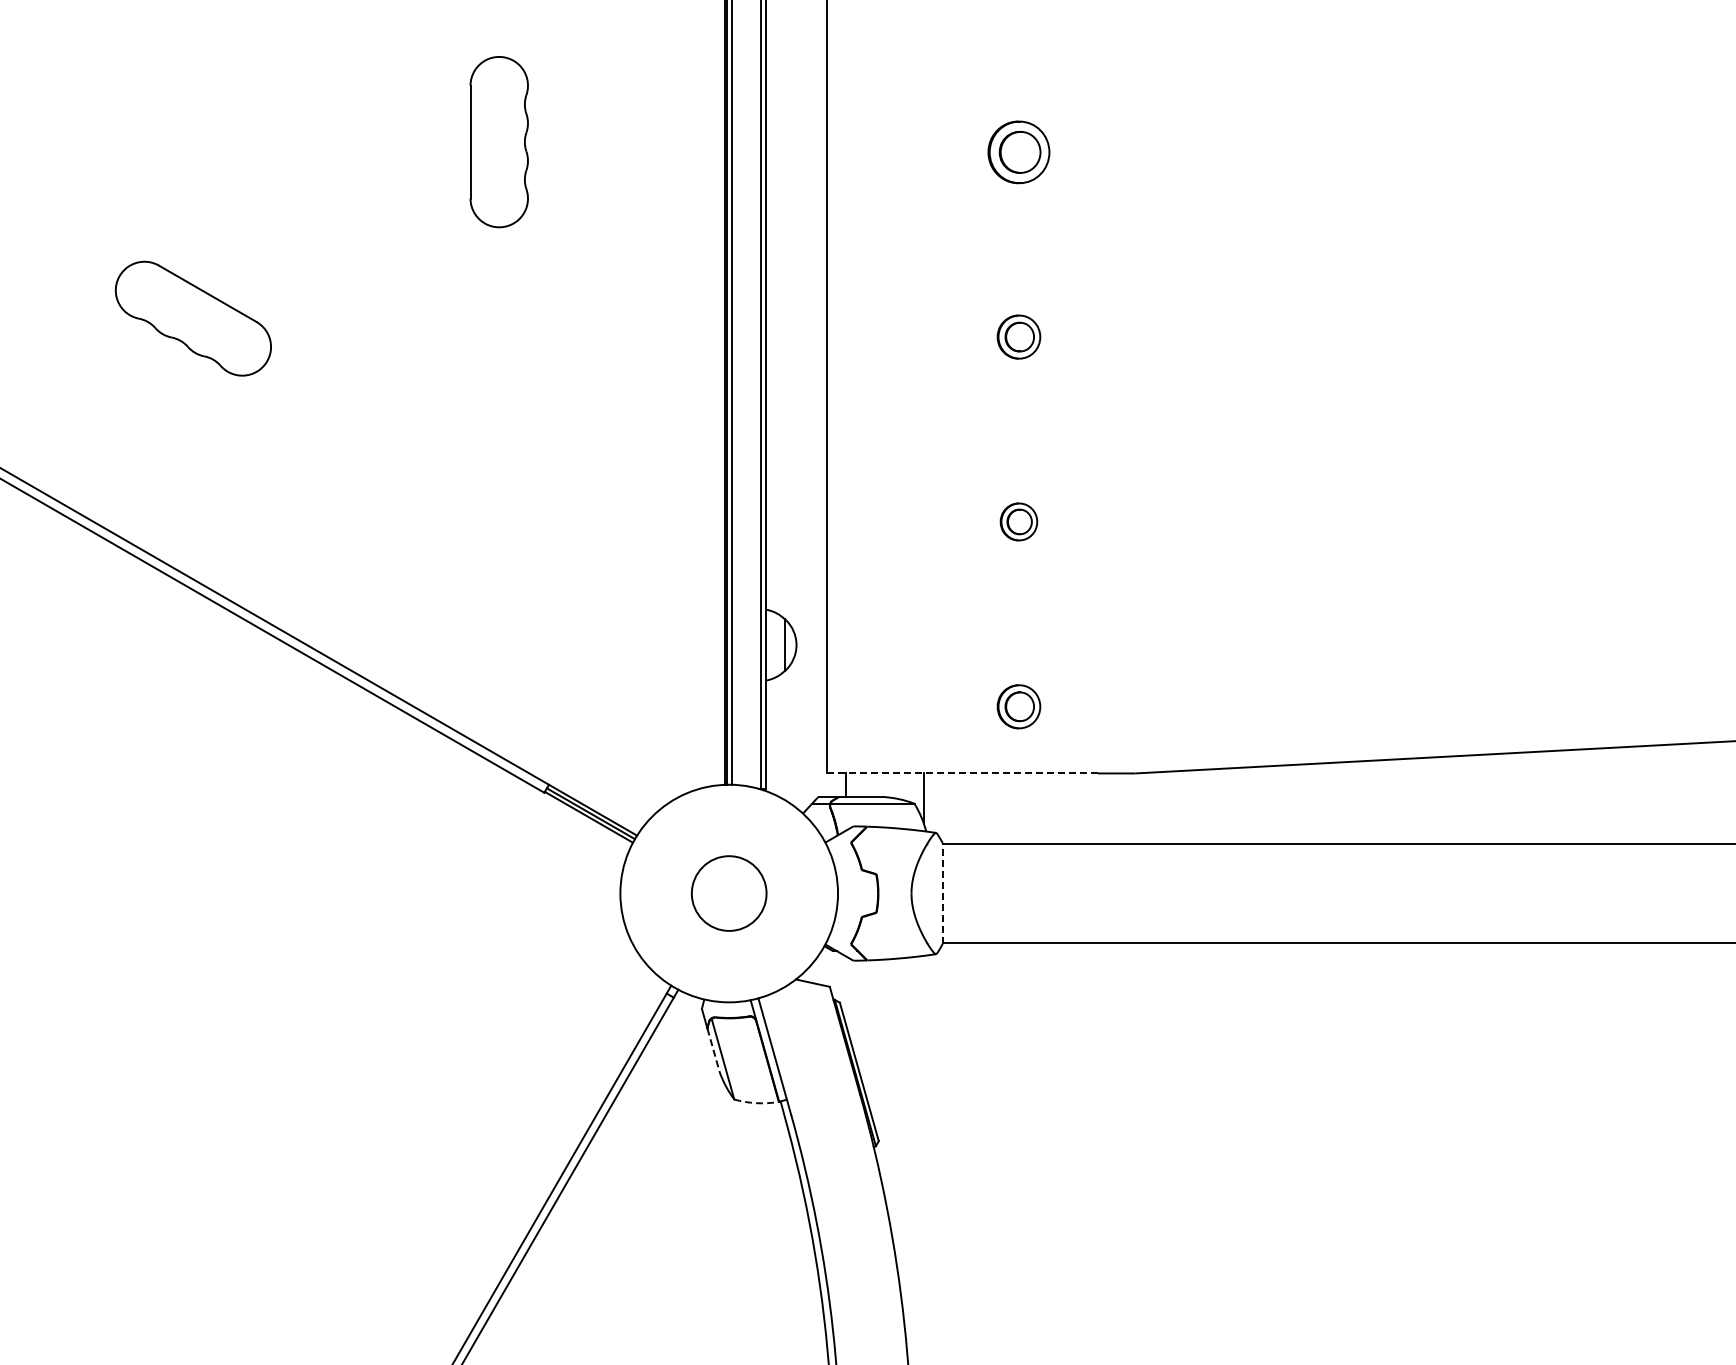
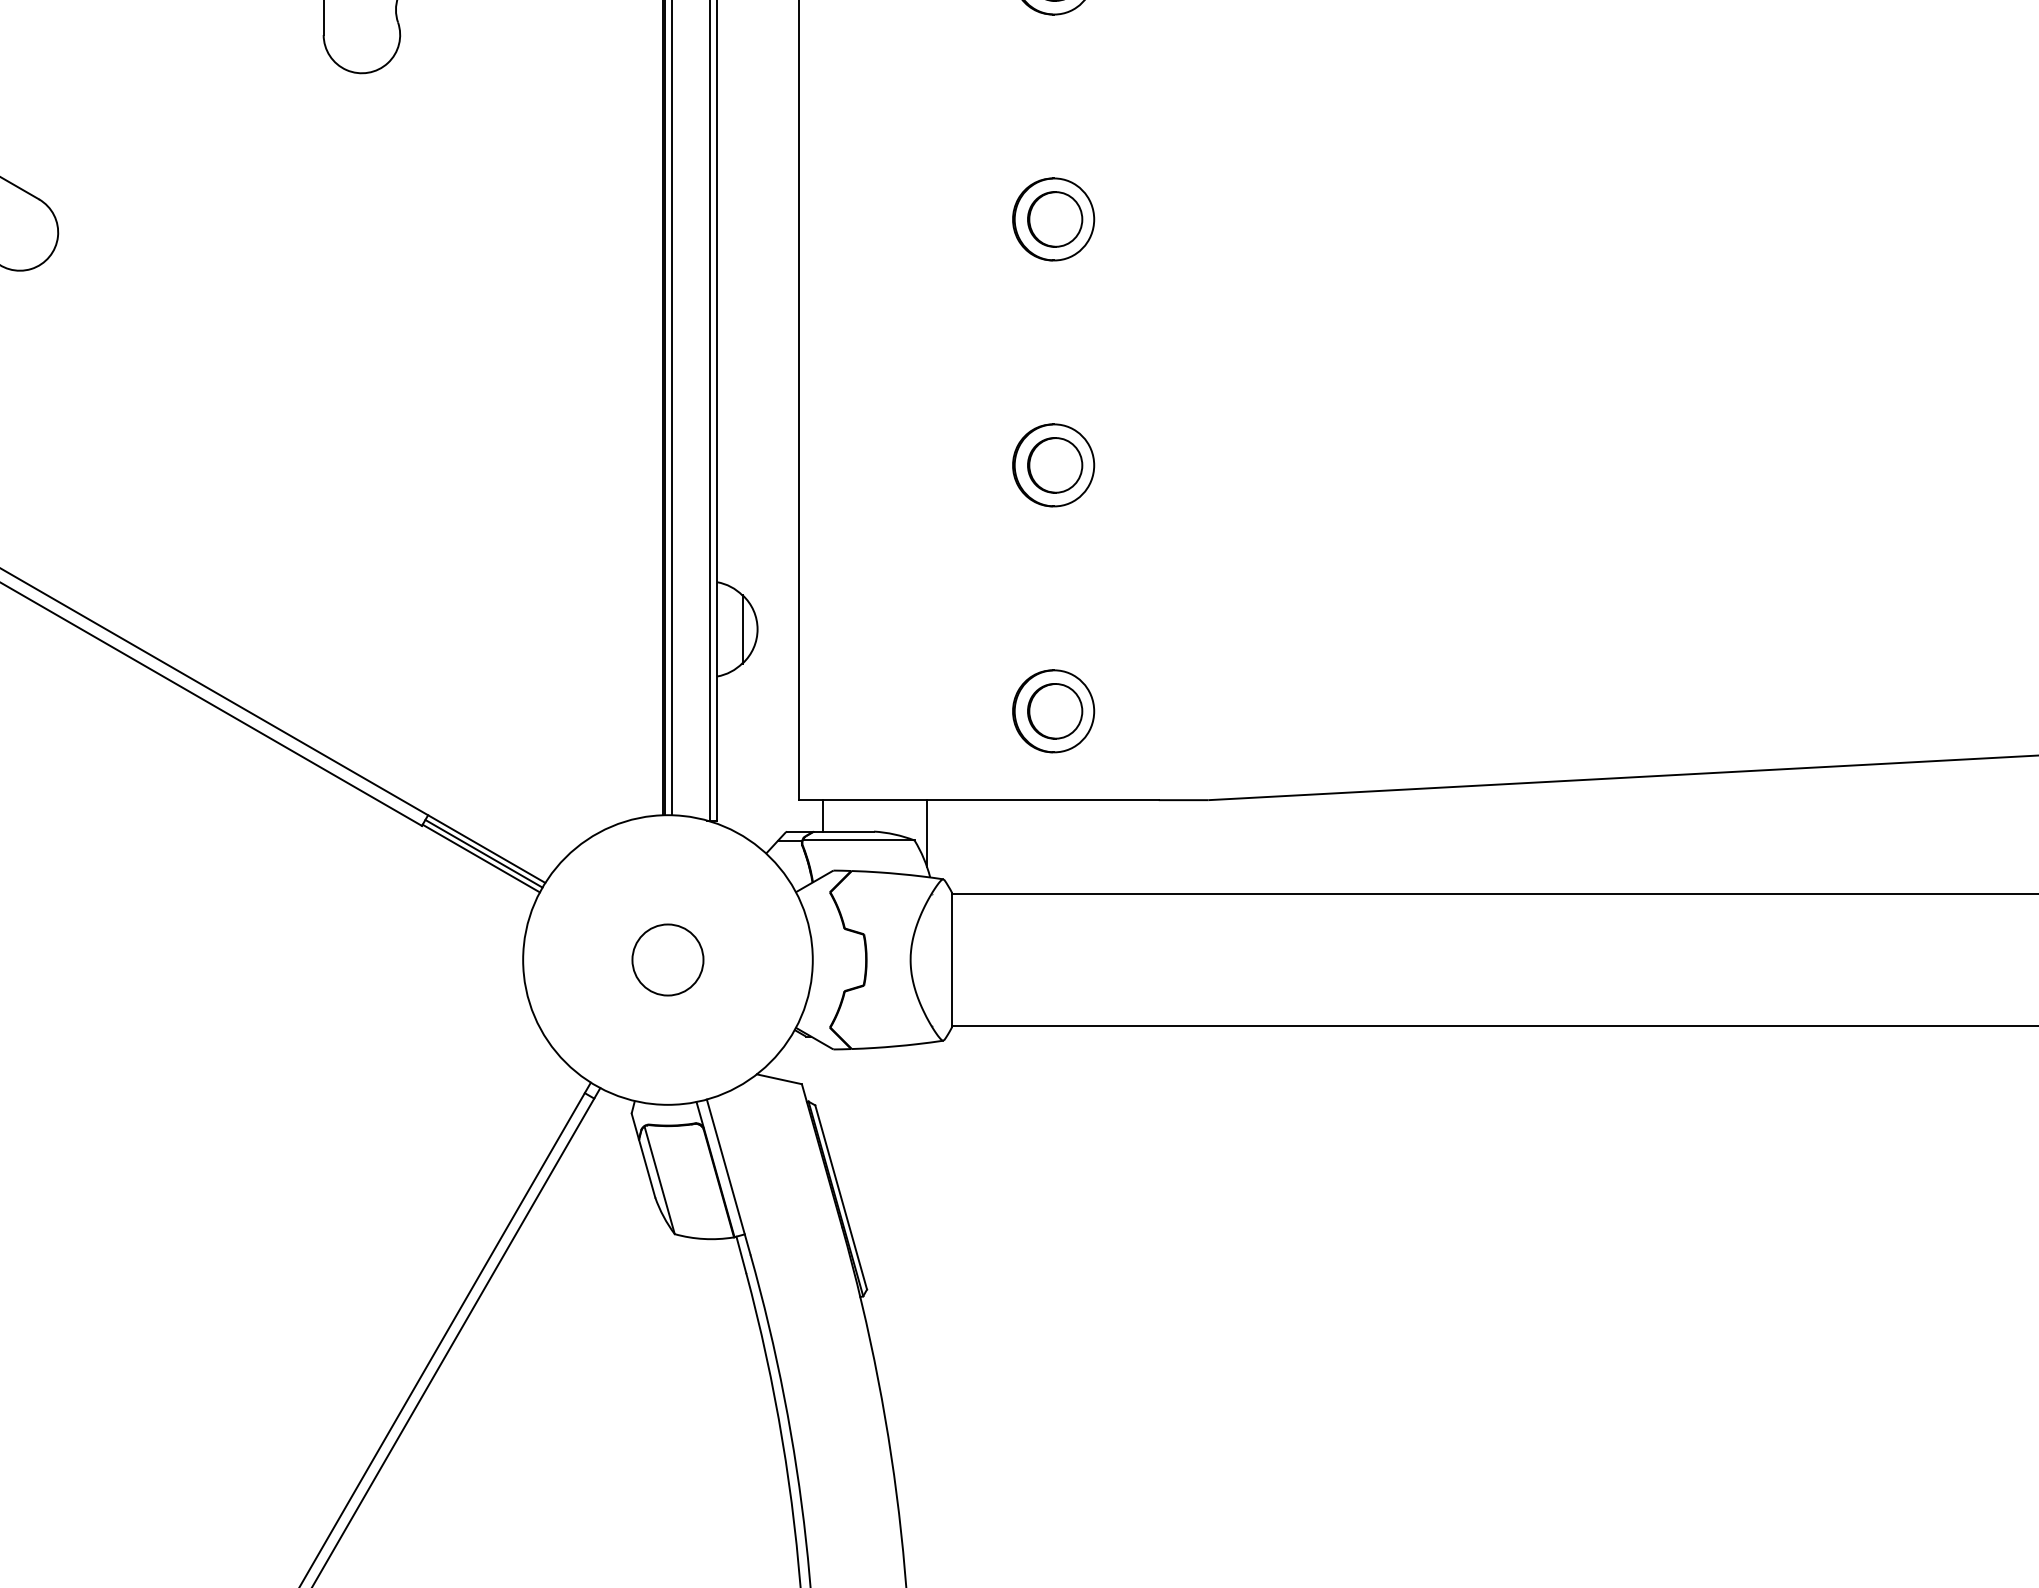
part: (1018, 336) -> (1053, 218), size x1.43
part: (1018, 521) -> (1053, 464), size x1.67
part: (1018, 706) -> (1053, 711), size x1.43
line: (962, 773) -> (978, 800), dashed -> solid
circle: (728, 893) -> (667, 959), size x0.71
line: (942, 893) -> (951, 959), dashed -> solid
line: (713, 1050) -> (647, 1168), dashed -> solid
arc: (756, 1103) -> (704, 1239), dashed -> solid

